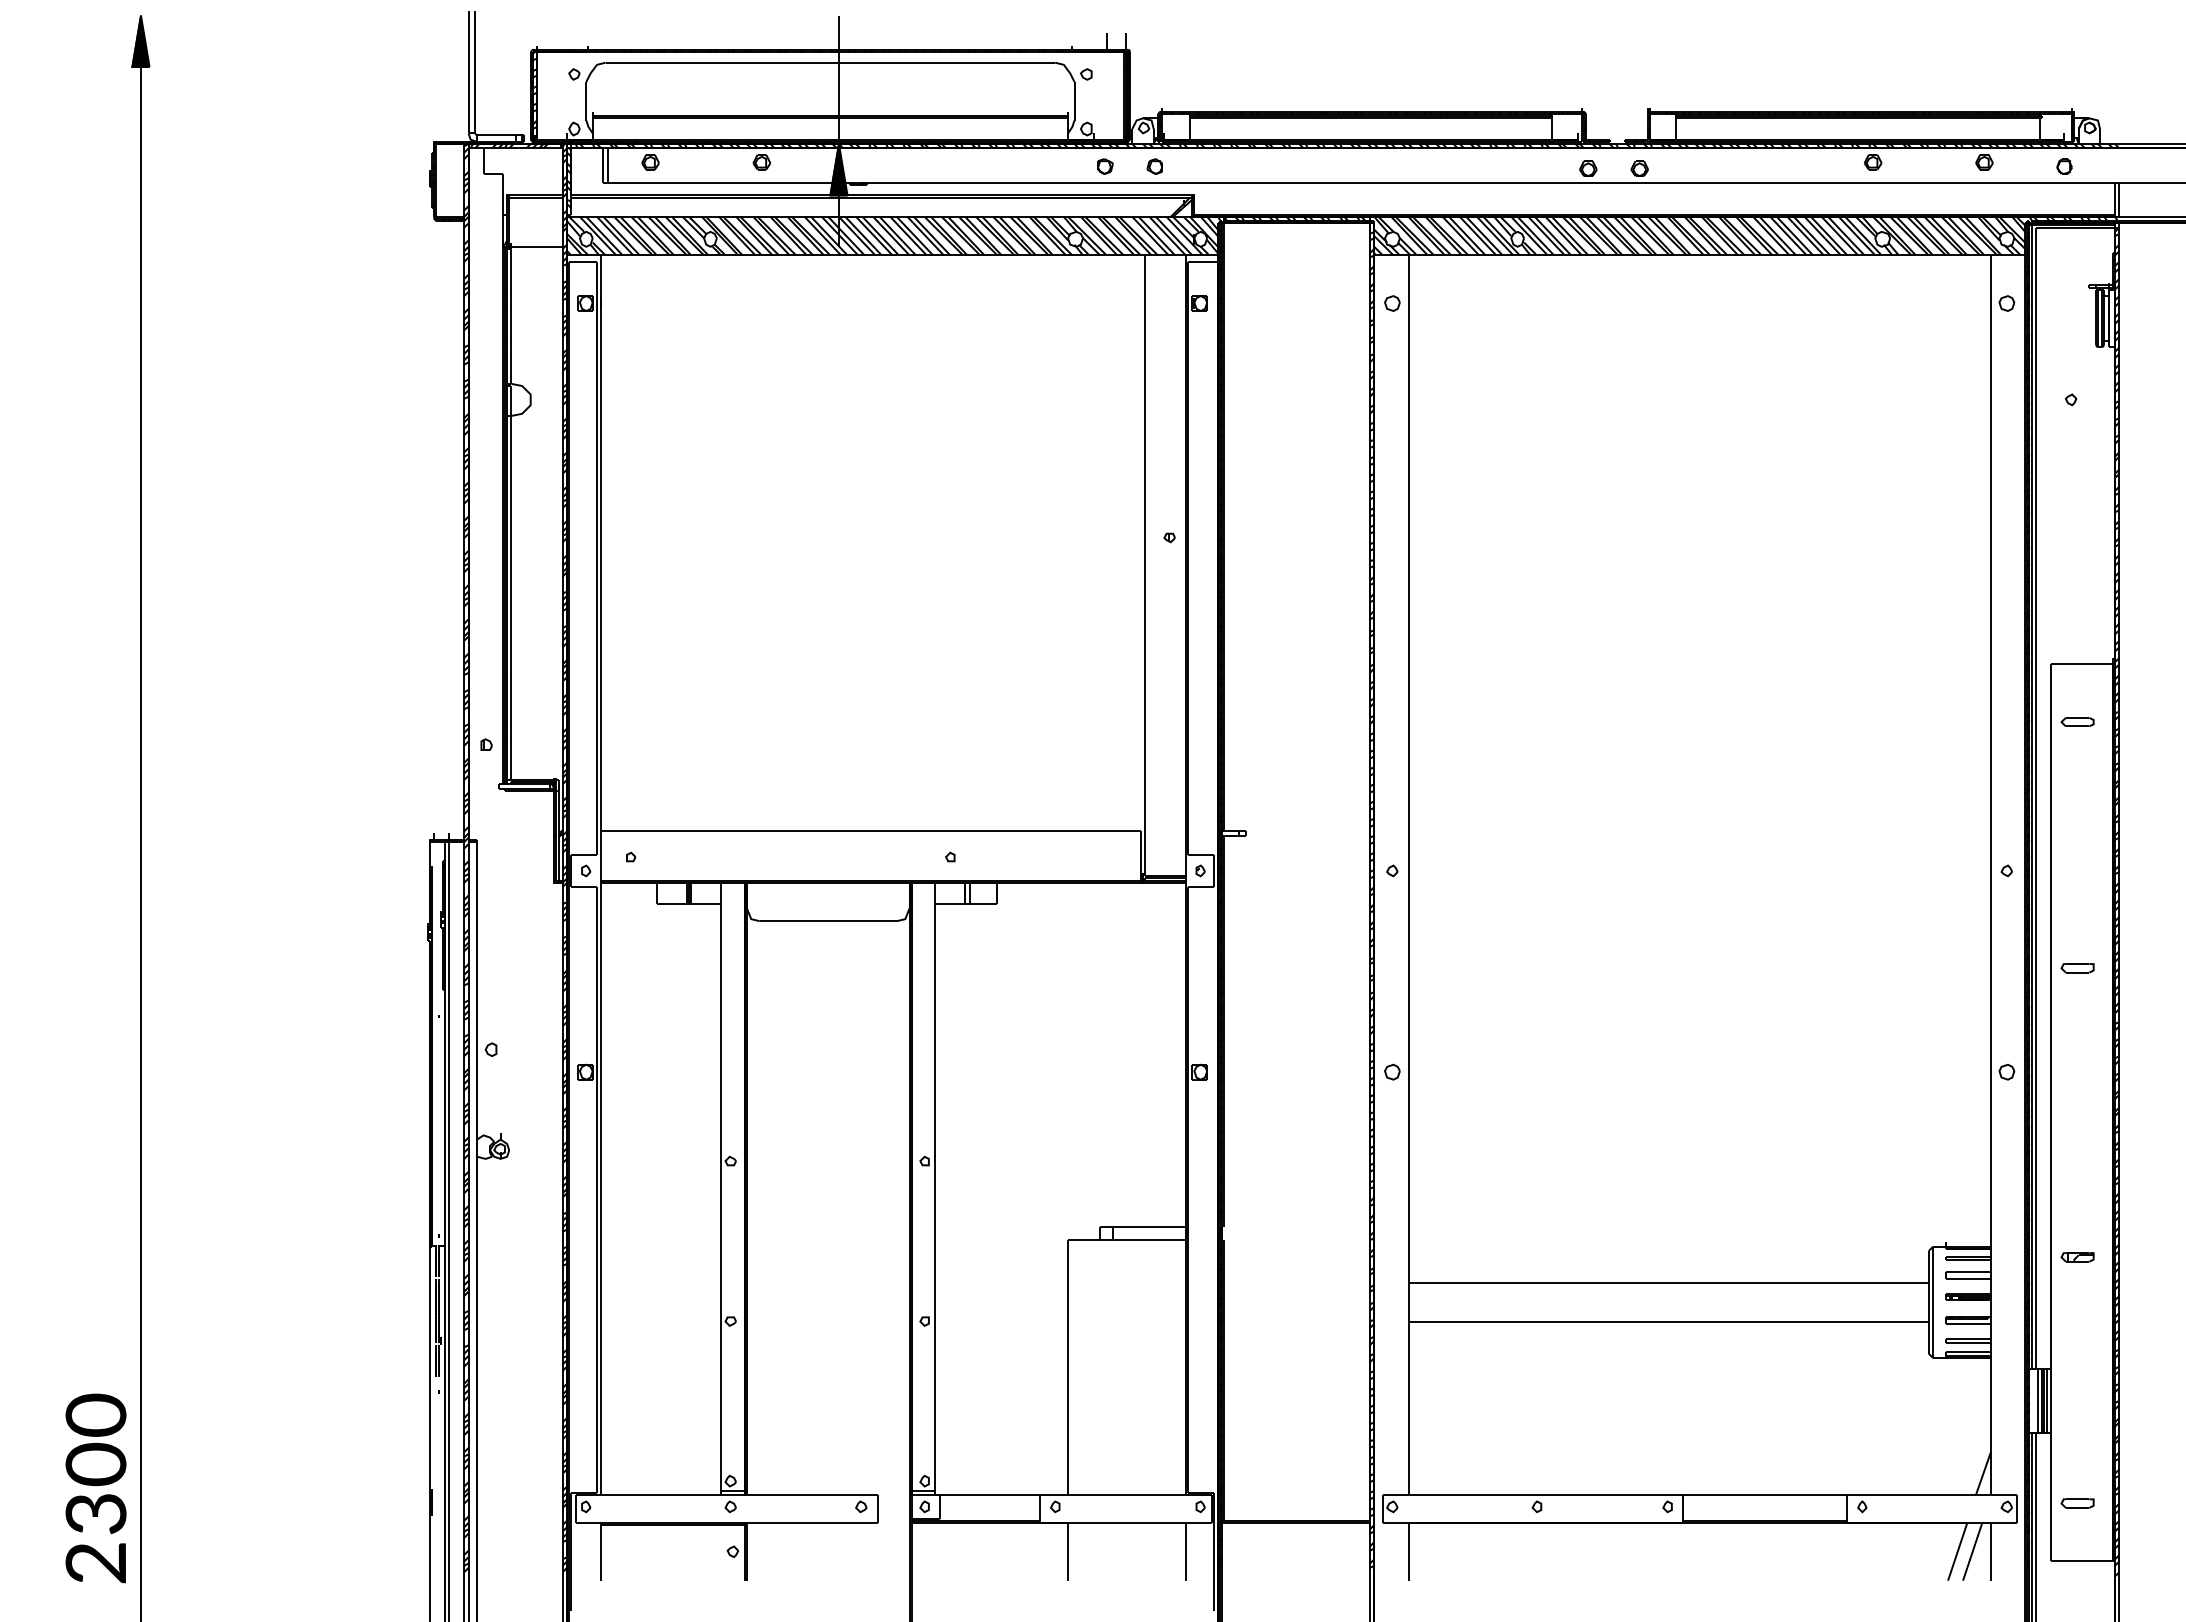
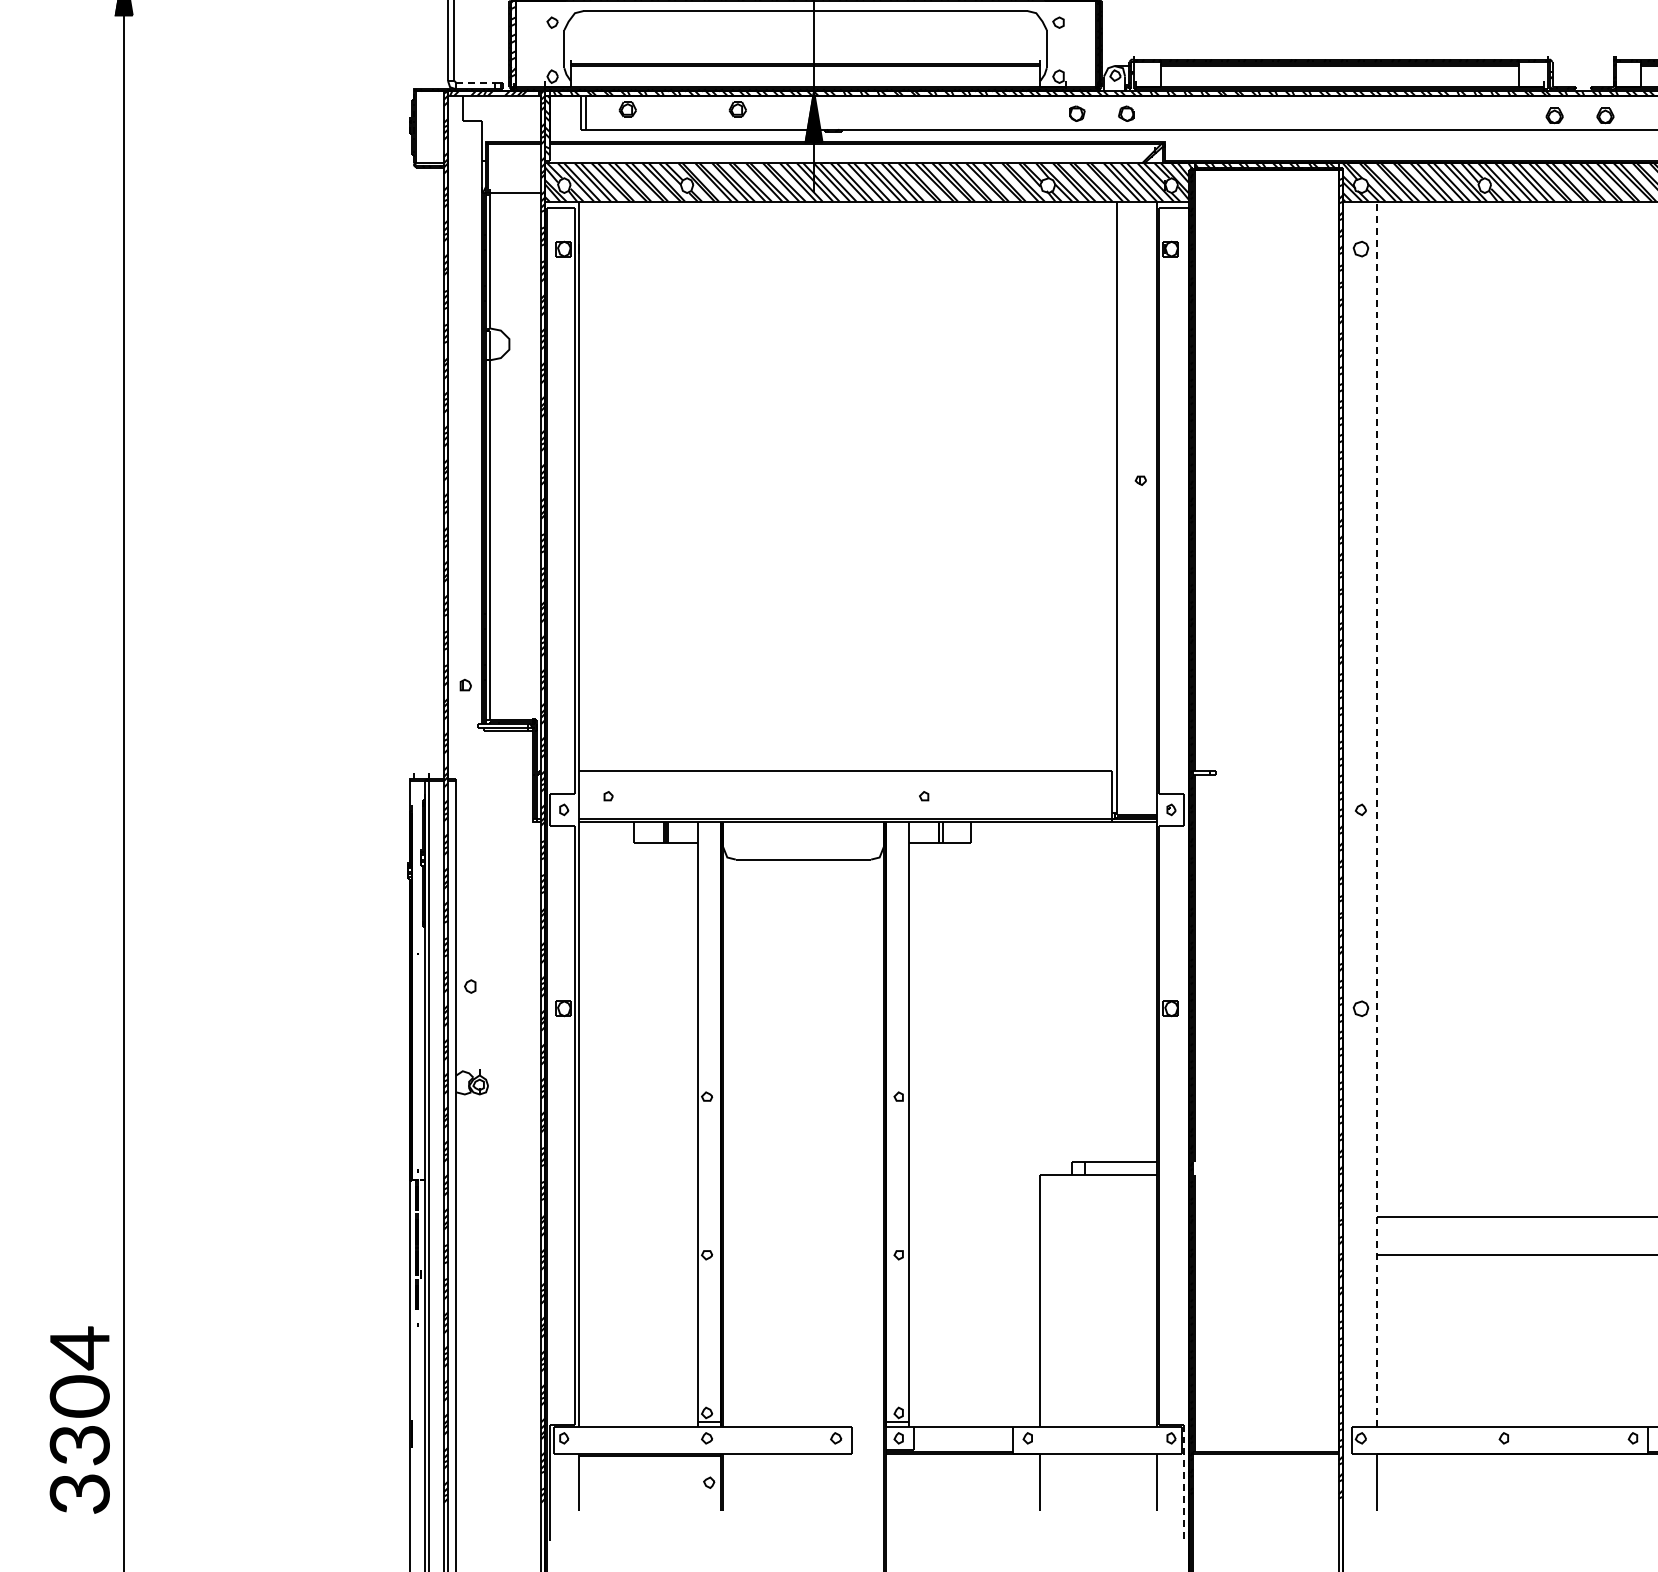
line: (496, 135) -> (475, 83), solid -> dashed
line: (1408, 875) -> (1376, 814), solid -> dashed
text: (95, 1415) -> (79, 1348), 0 -> 4
line: (1213, 1551) -> (1184, 1482), solid -> dashed
text: (96, 1563) -> (80, 1494), 2 -> 3

